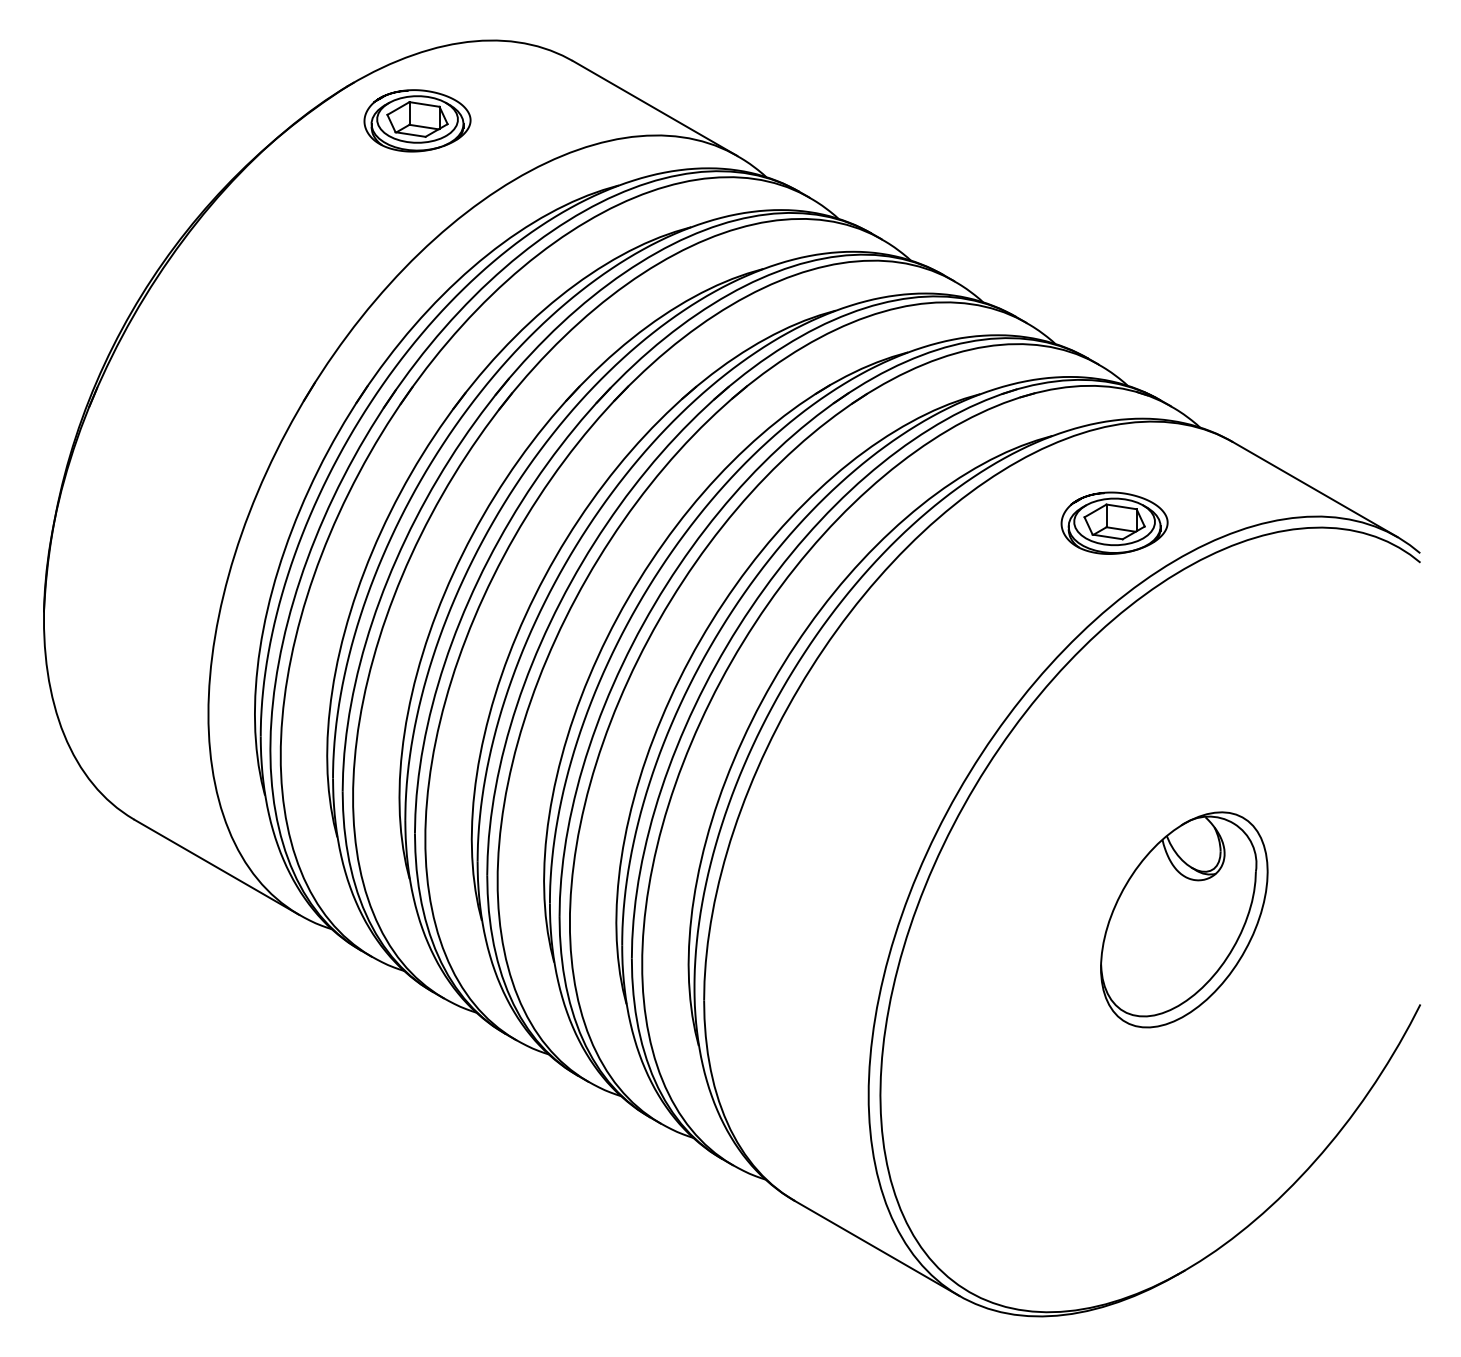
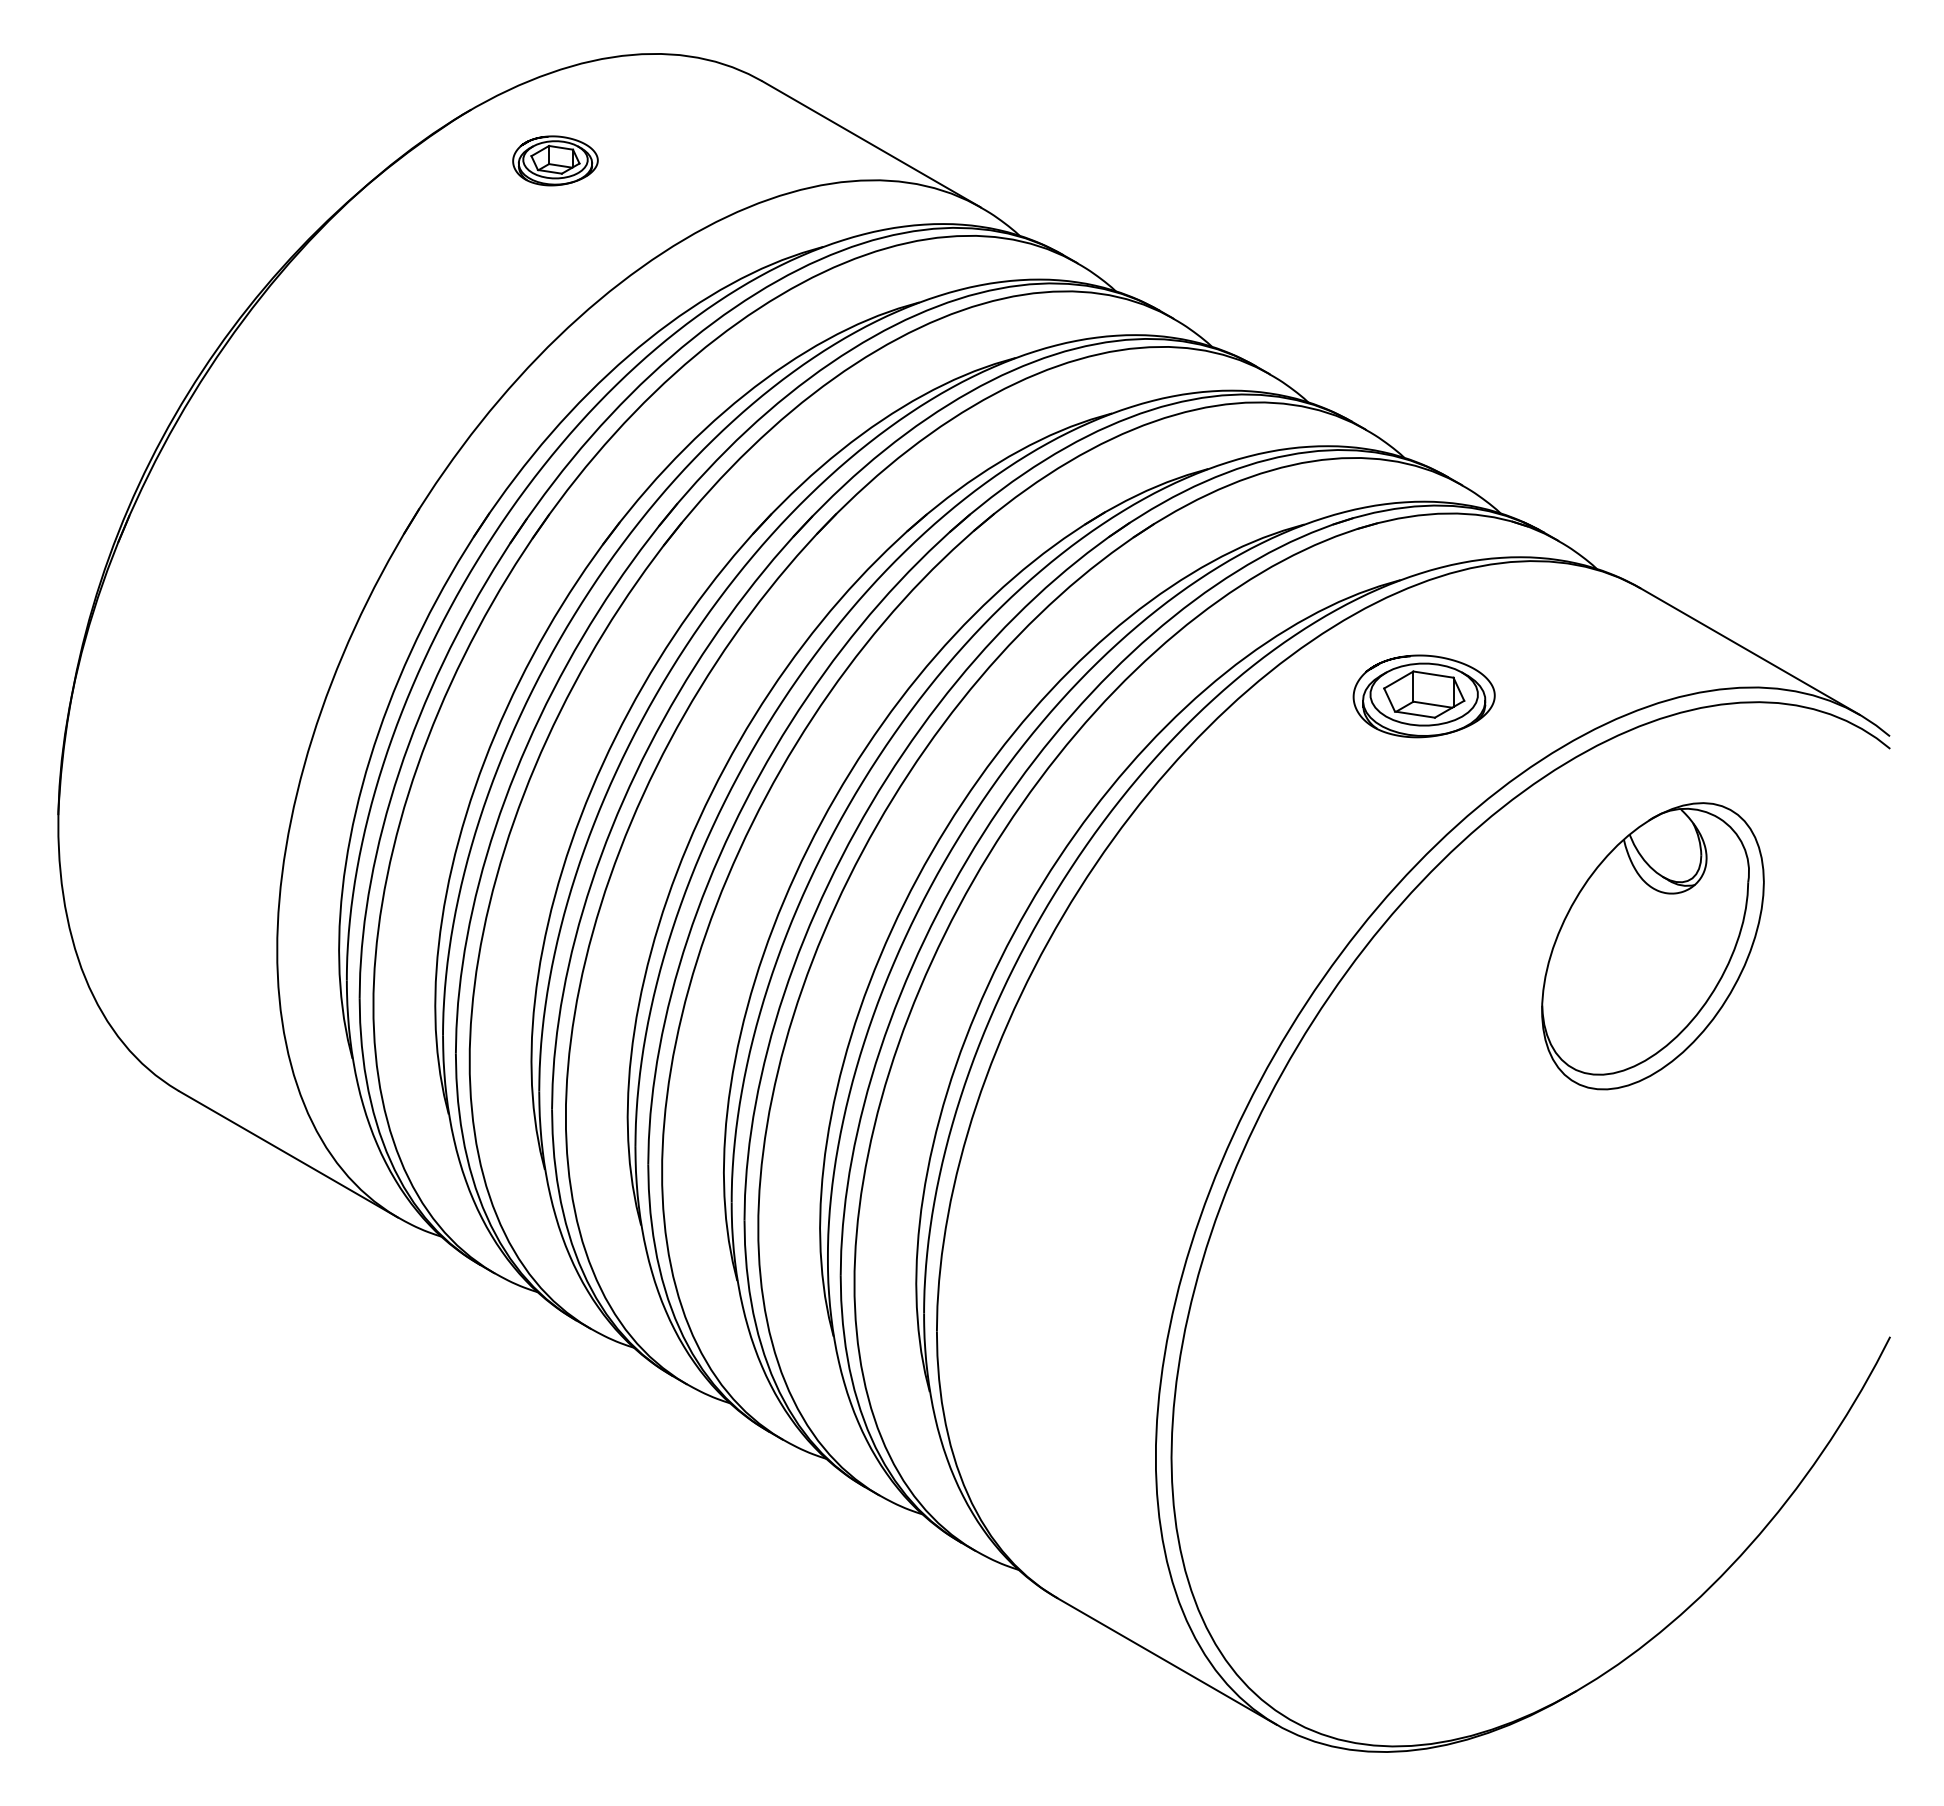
part: (417, 120) -> (555, 160), size x0.6
part: (1114, 523) -> (1423, 696), moved
part: (1183, 920) -> (1652, 946), moved

